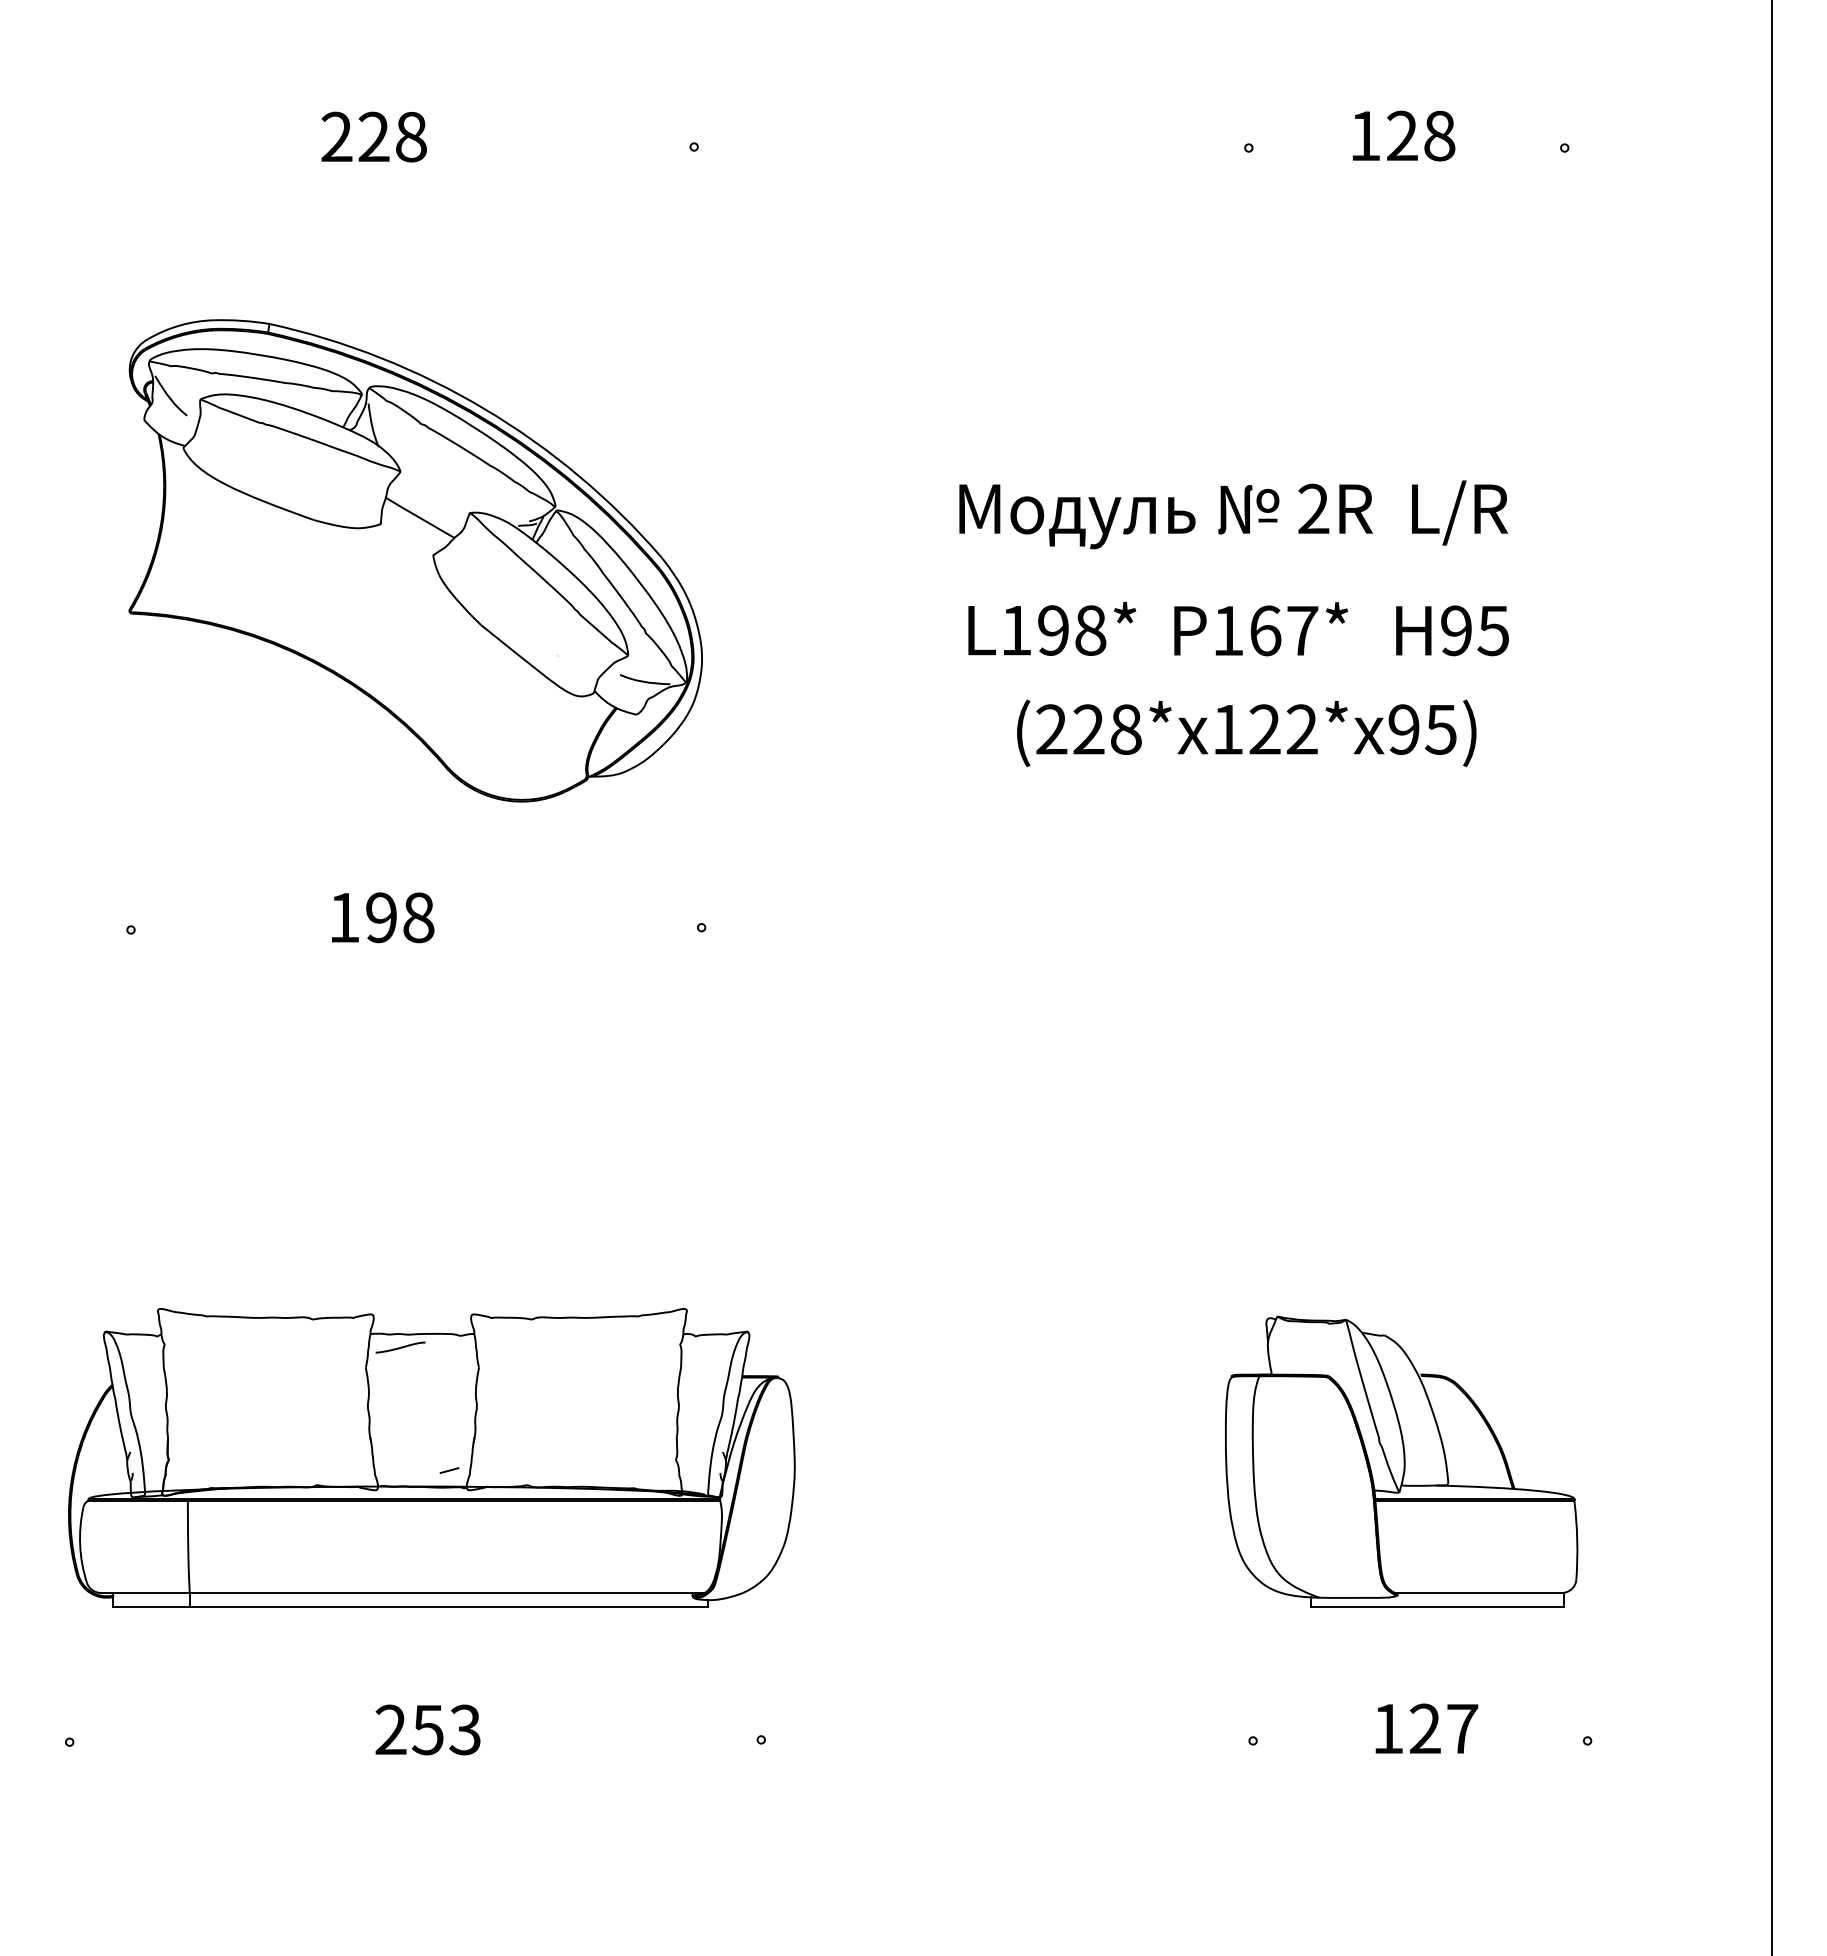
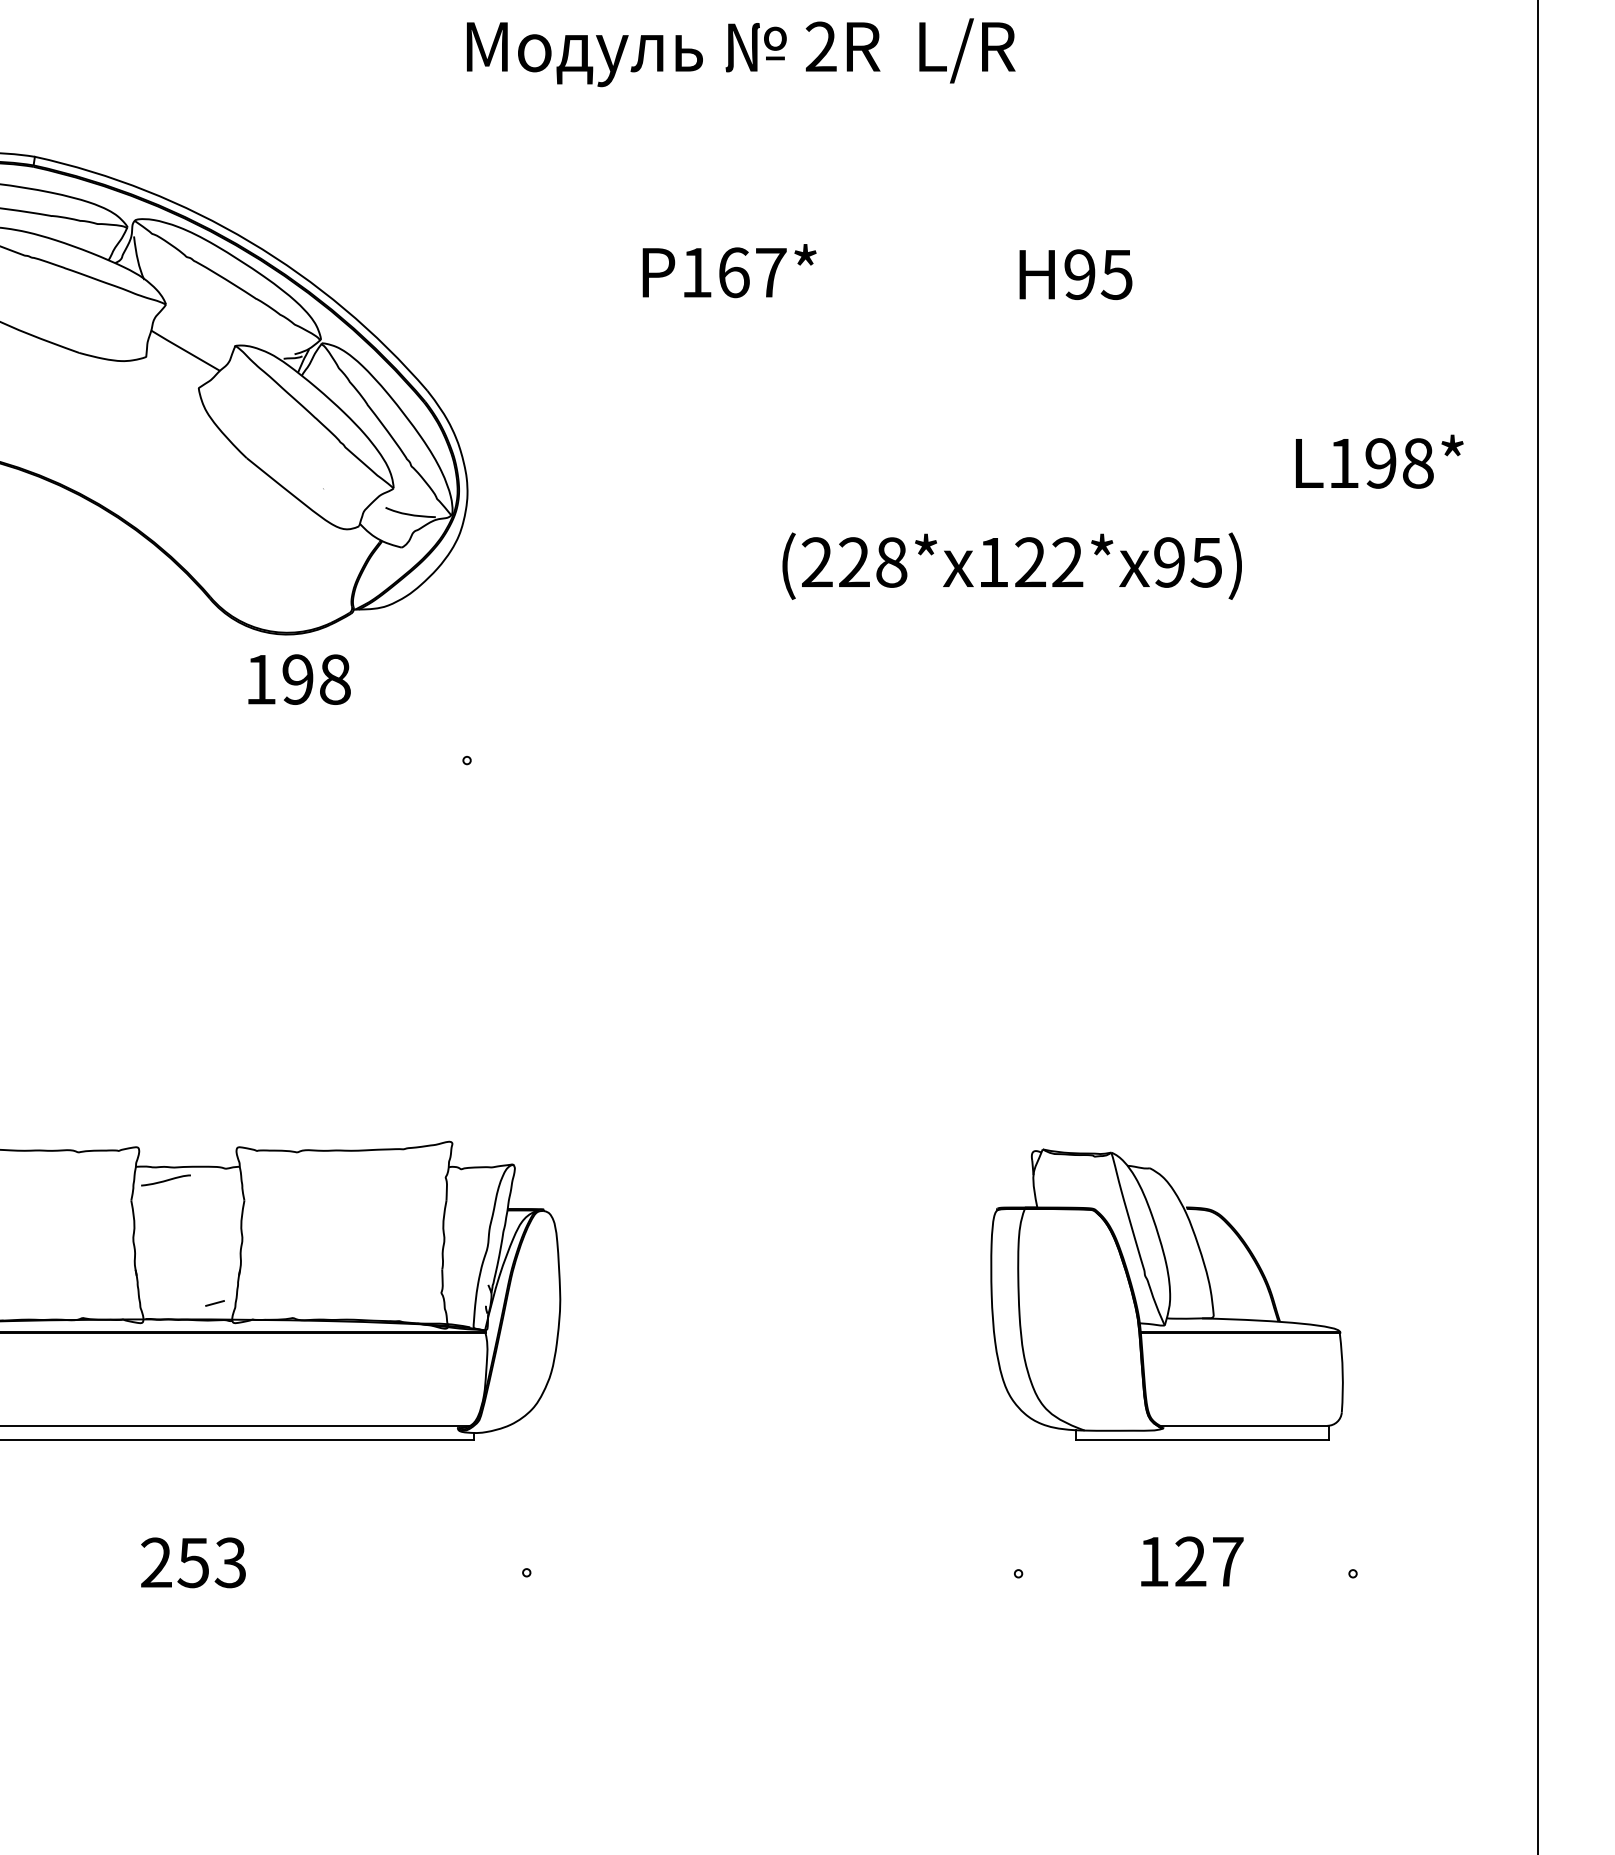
text: (1233, 514) -> (740, 52), moved
text: (1052, 628) -> (1379, 461), moved
text: (1261, 629) -> (729, 271), moved
text: (1452, 630) -> (1075, 274), moved
text: (383, 917) -> (299, 679), moved

